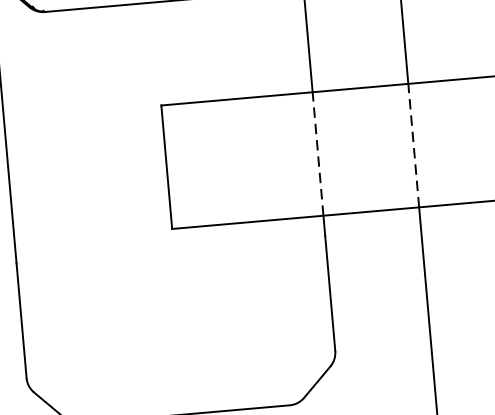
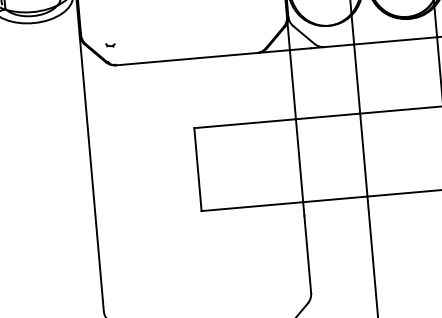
line: (413, 146) -> (363, 155), dashed -> solid
line: (317, 153) -> (299, 160), dashed -> solid

